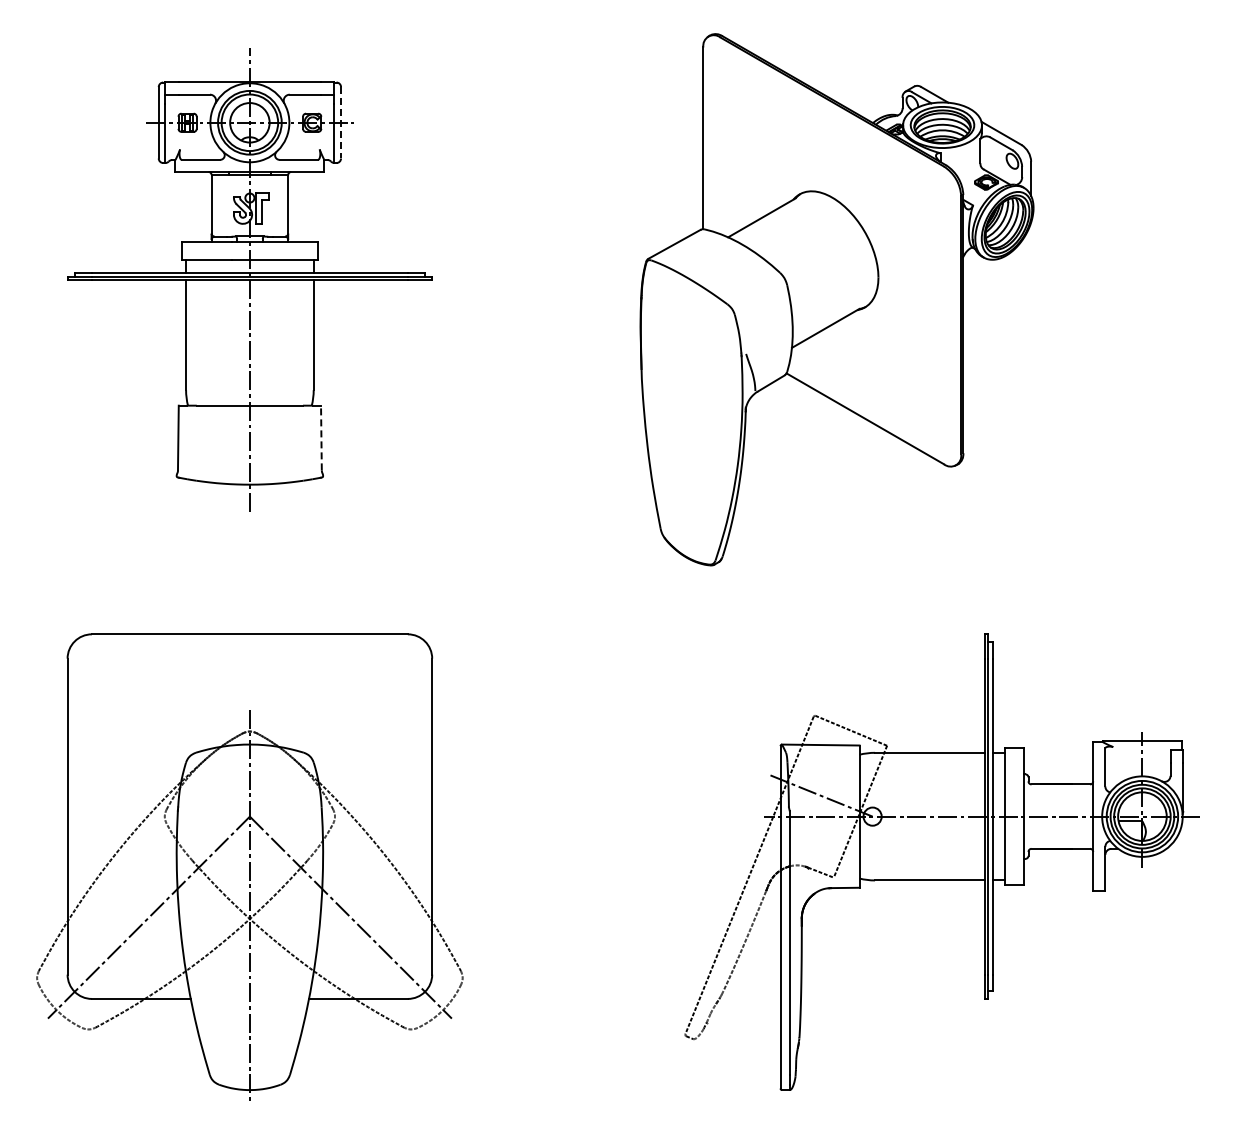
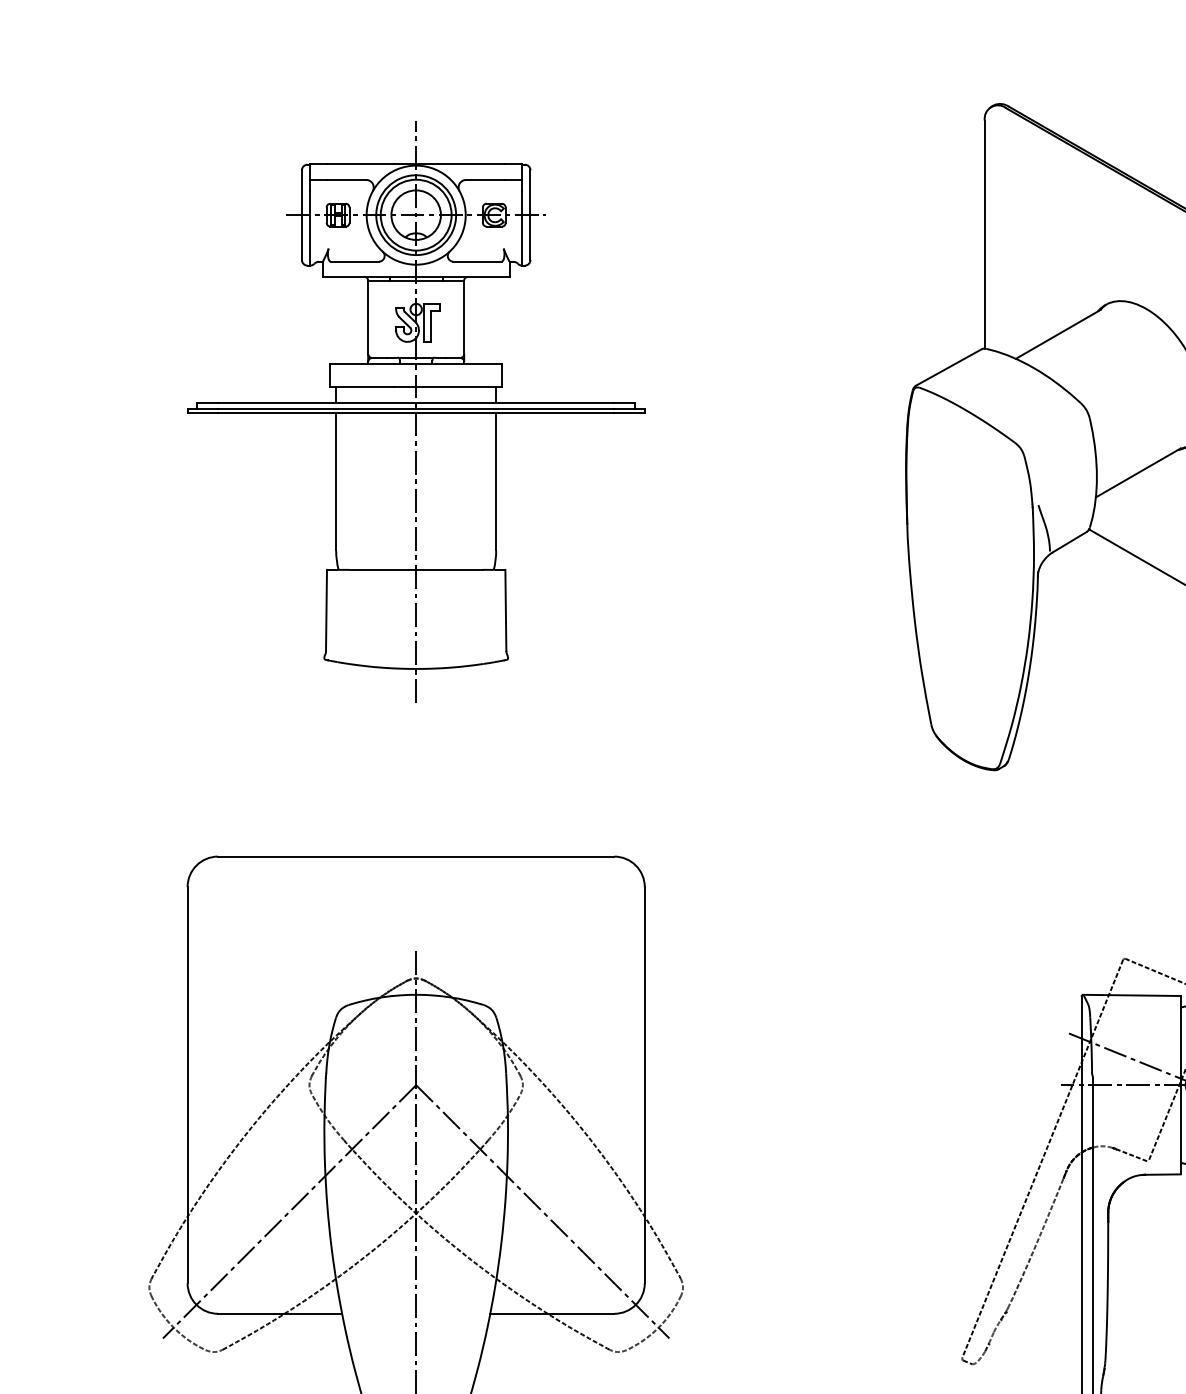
line: (341, 122) -> (531, 214), dashed -> solid
line: (321, 437) -> (505, 609), dashed -> solid

